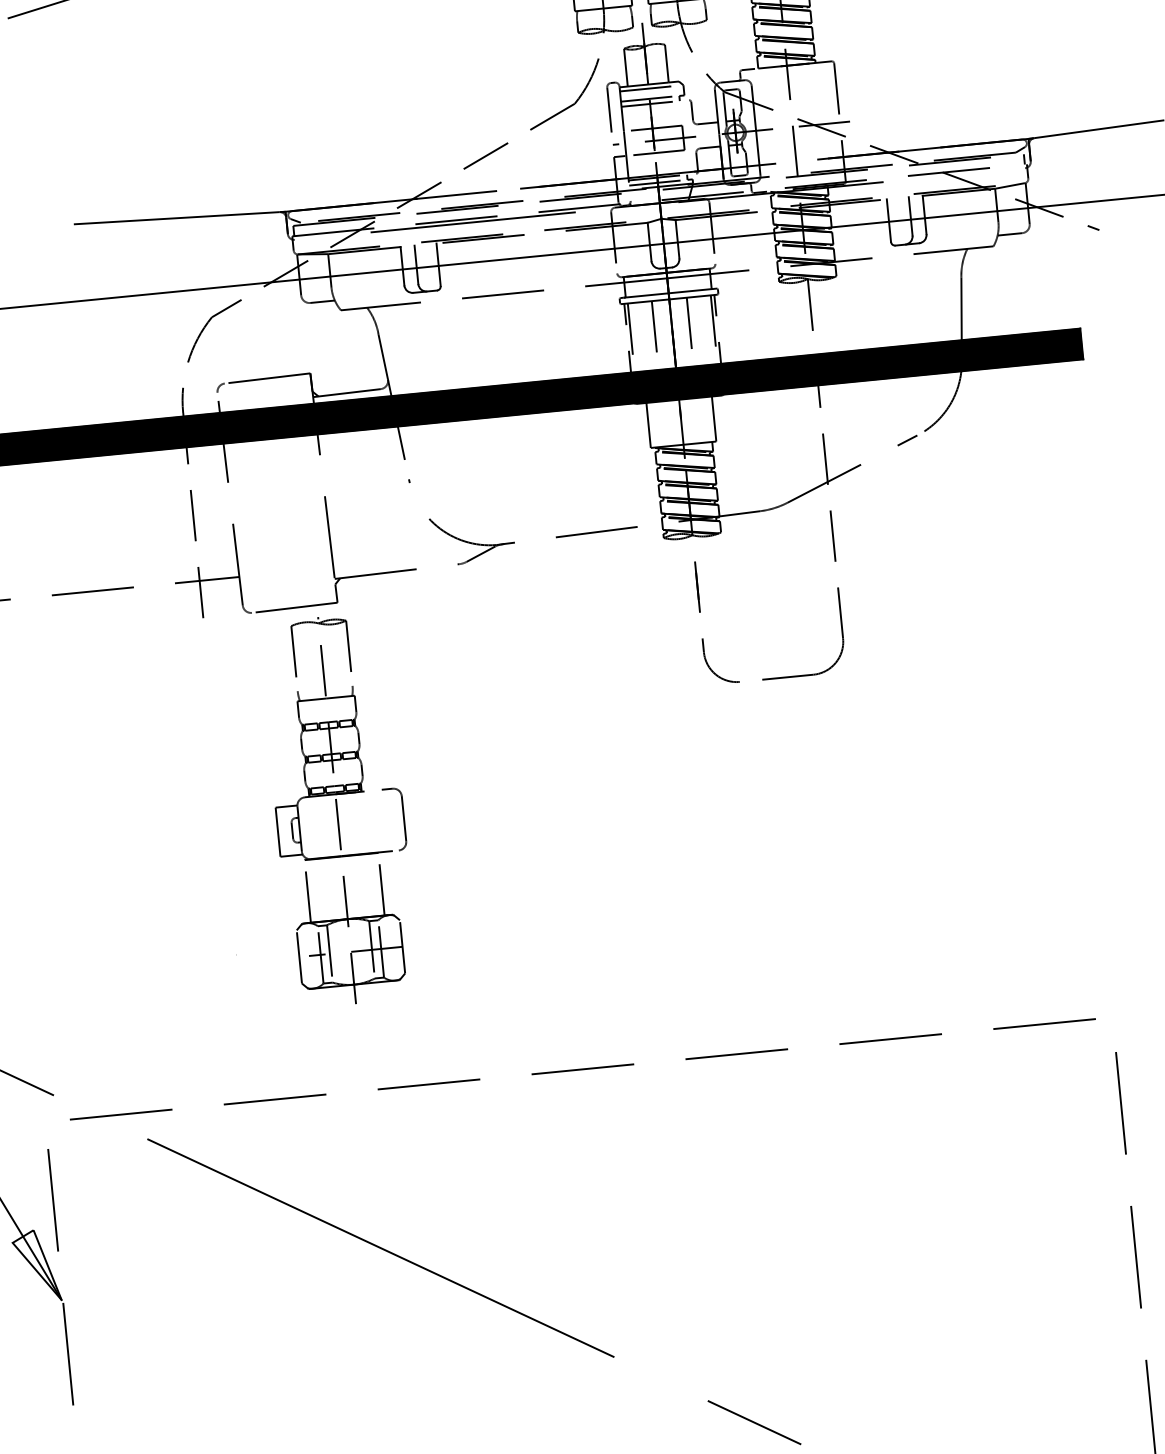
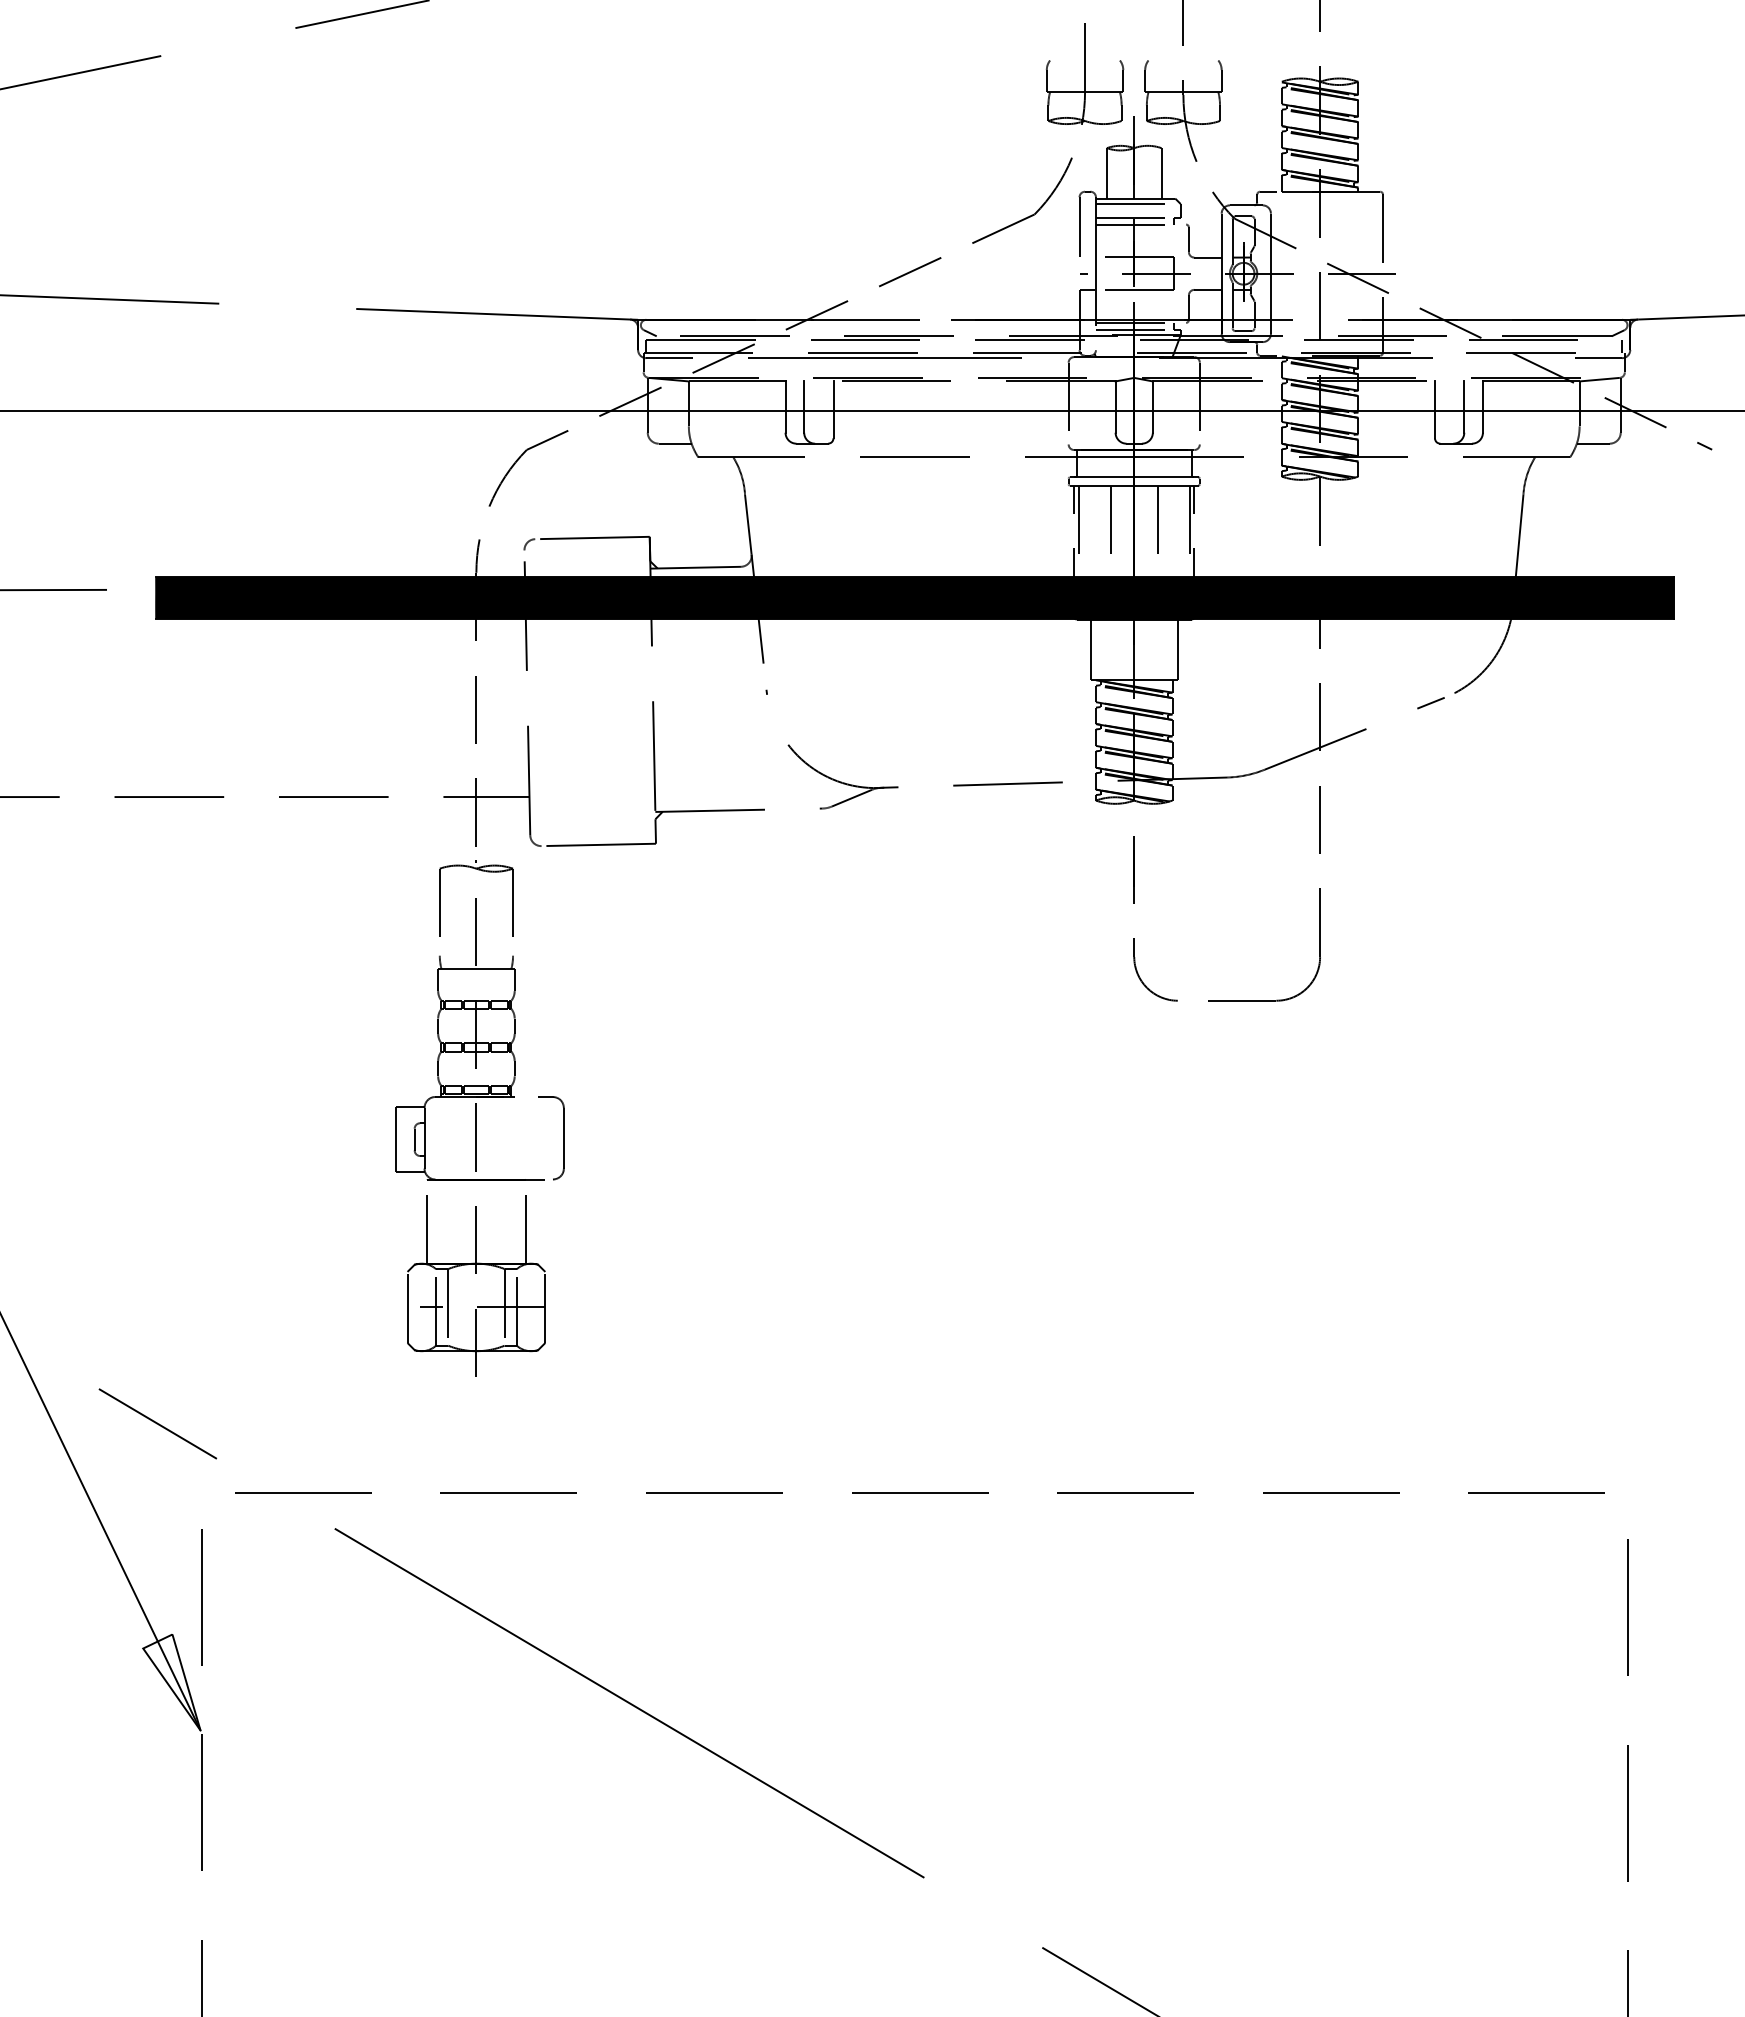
line: (1007, 170) -> (1598, 358), added
line: (312, 238) -> (669, 358), added
part: (339, 810) -> (479, 1118), moved

